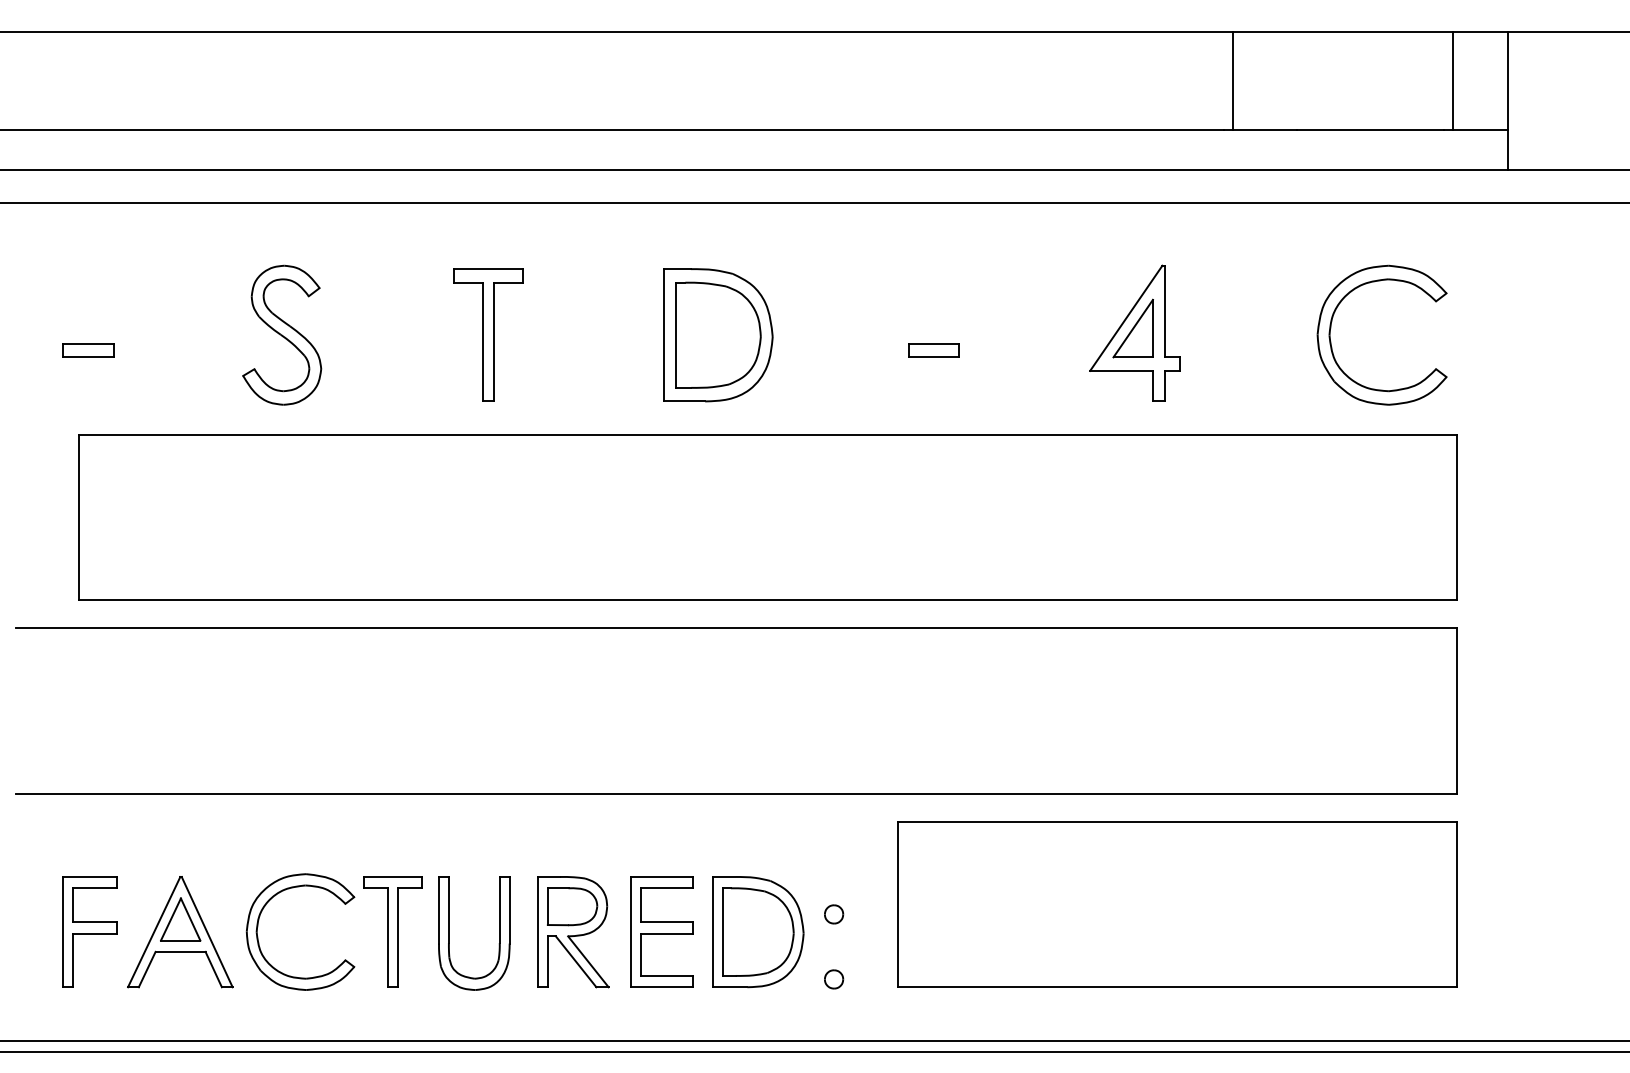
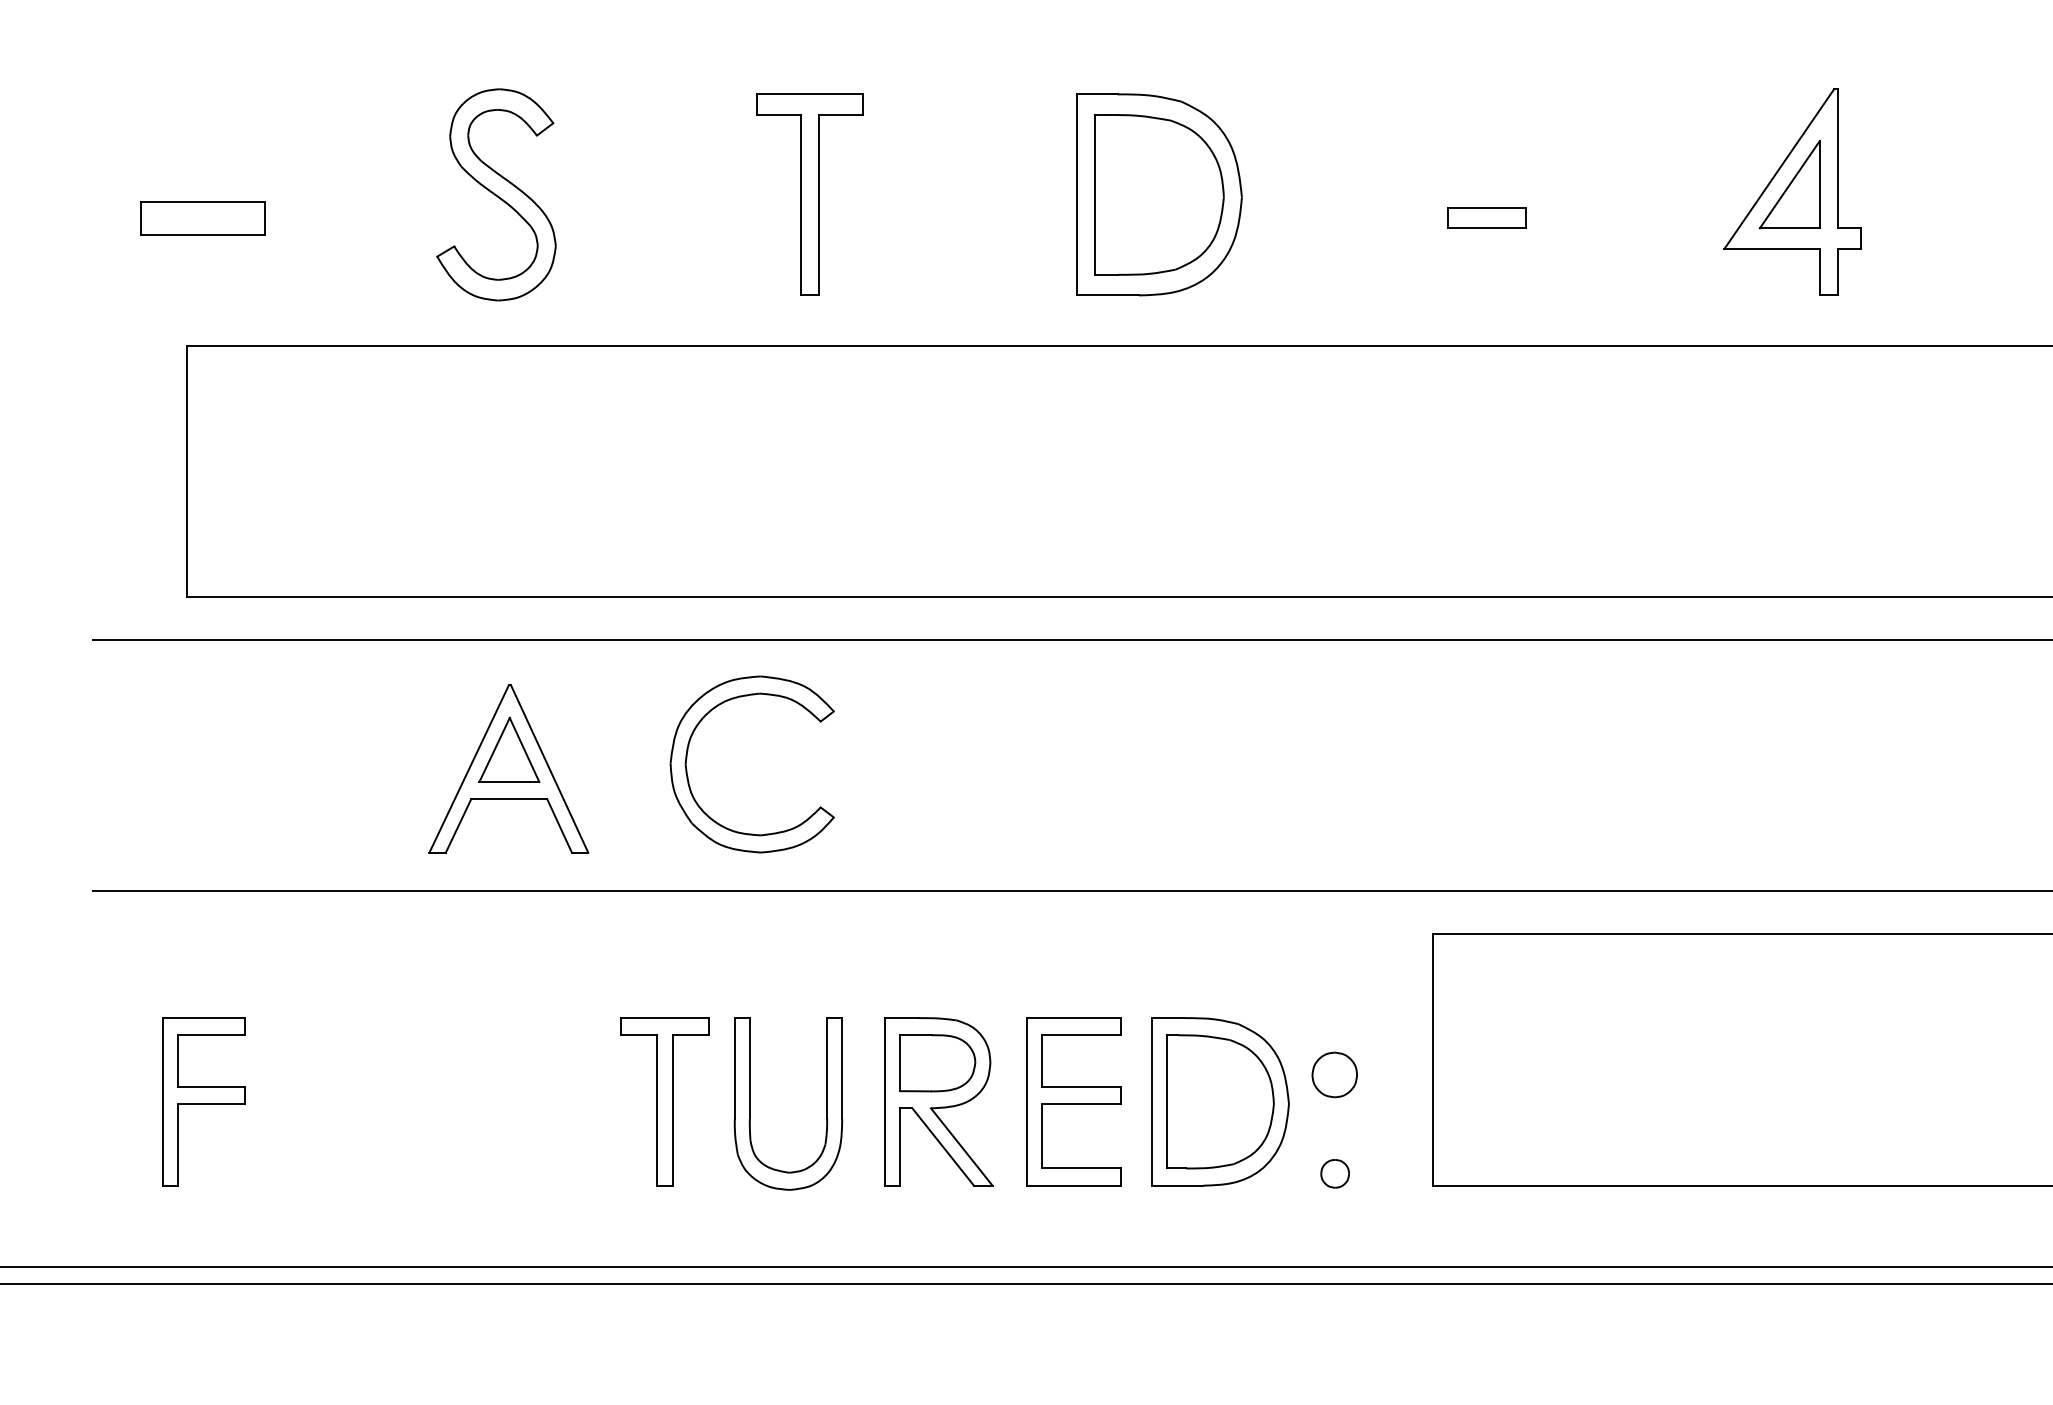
part: (88, 350) -> (202, 218), size x1.6
part: (834, 914) -> (1335, 1075), size x1.6
part: (258, 926) -> (688, 755), moved
part: (180, 932) -> (509, 769), moved

